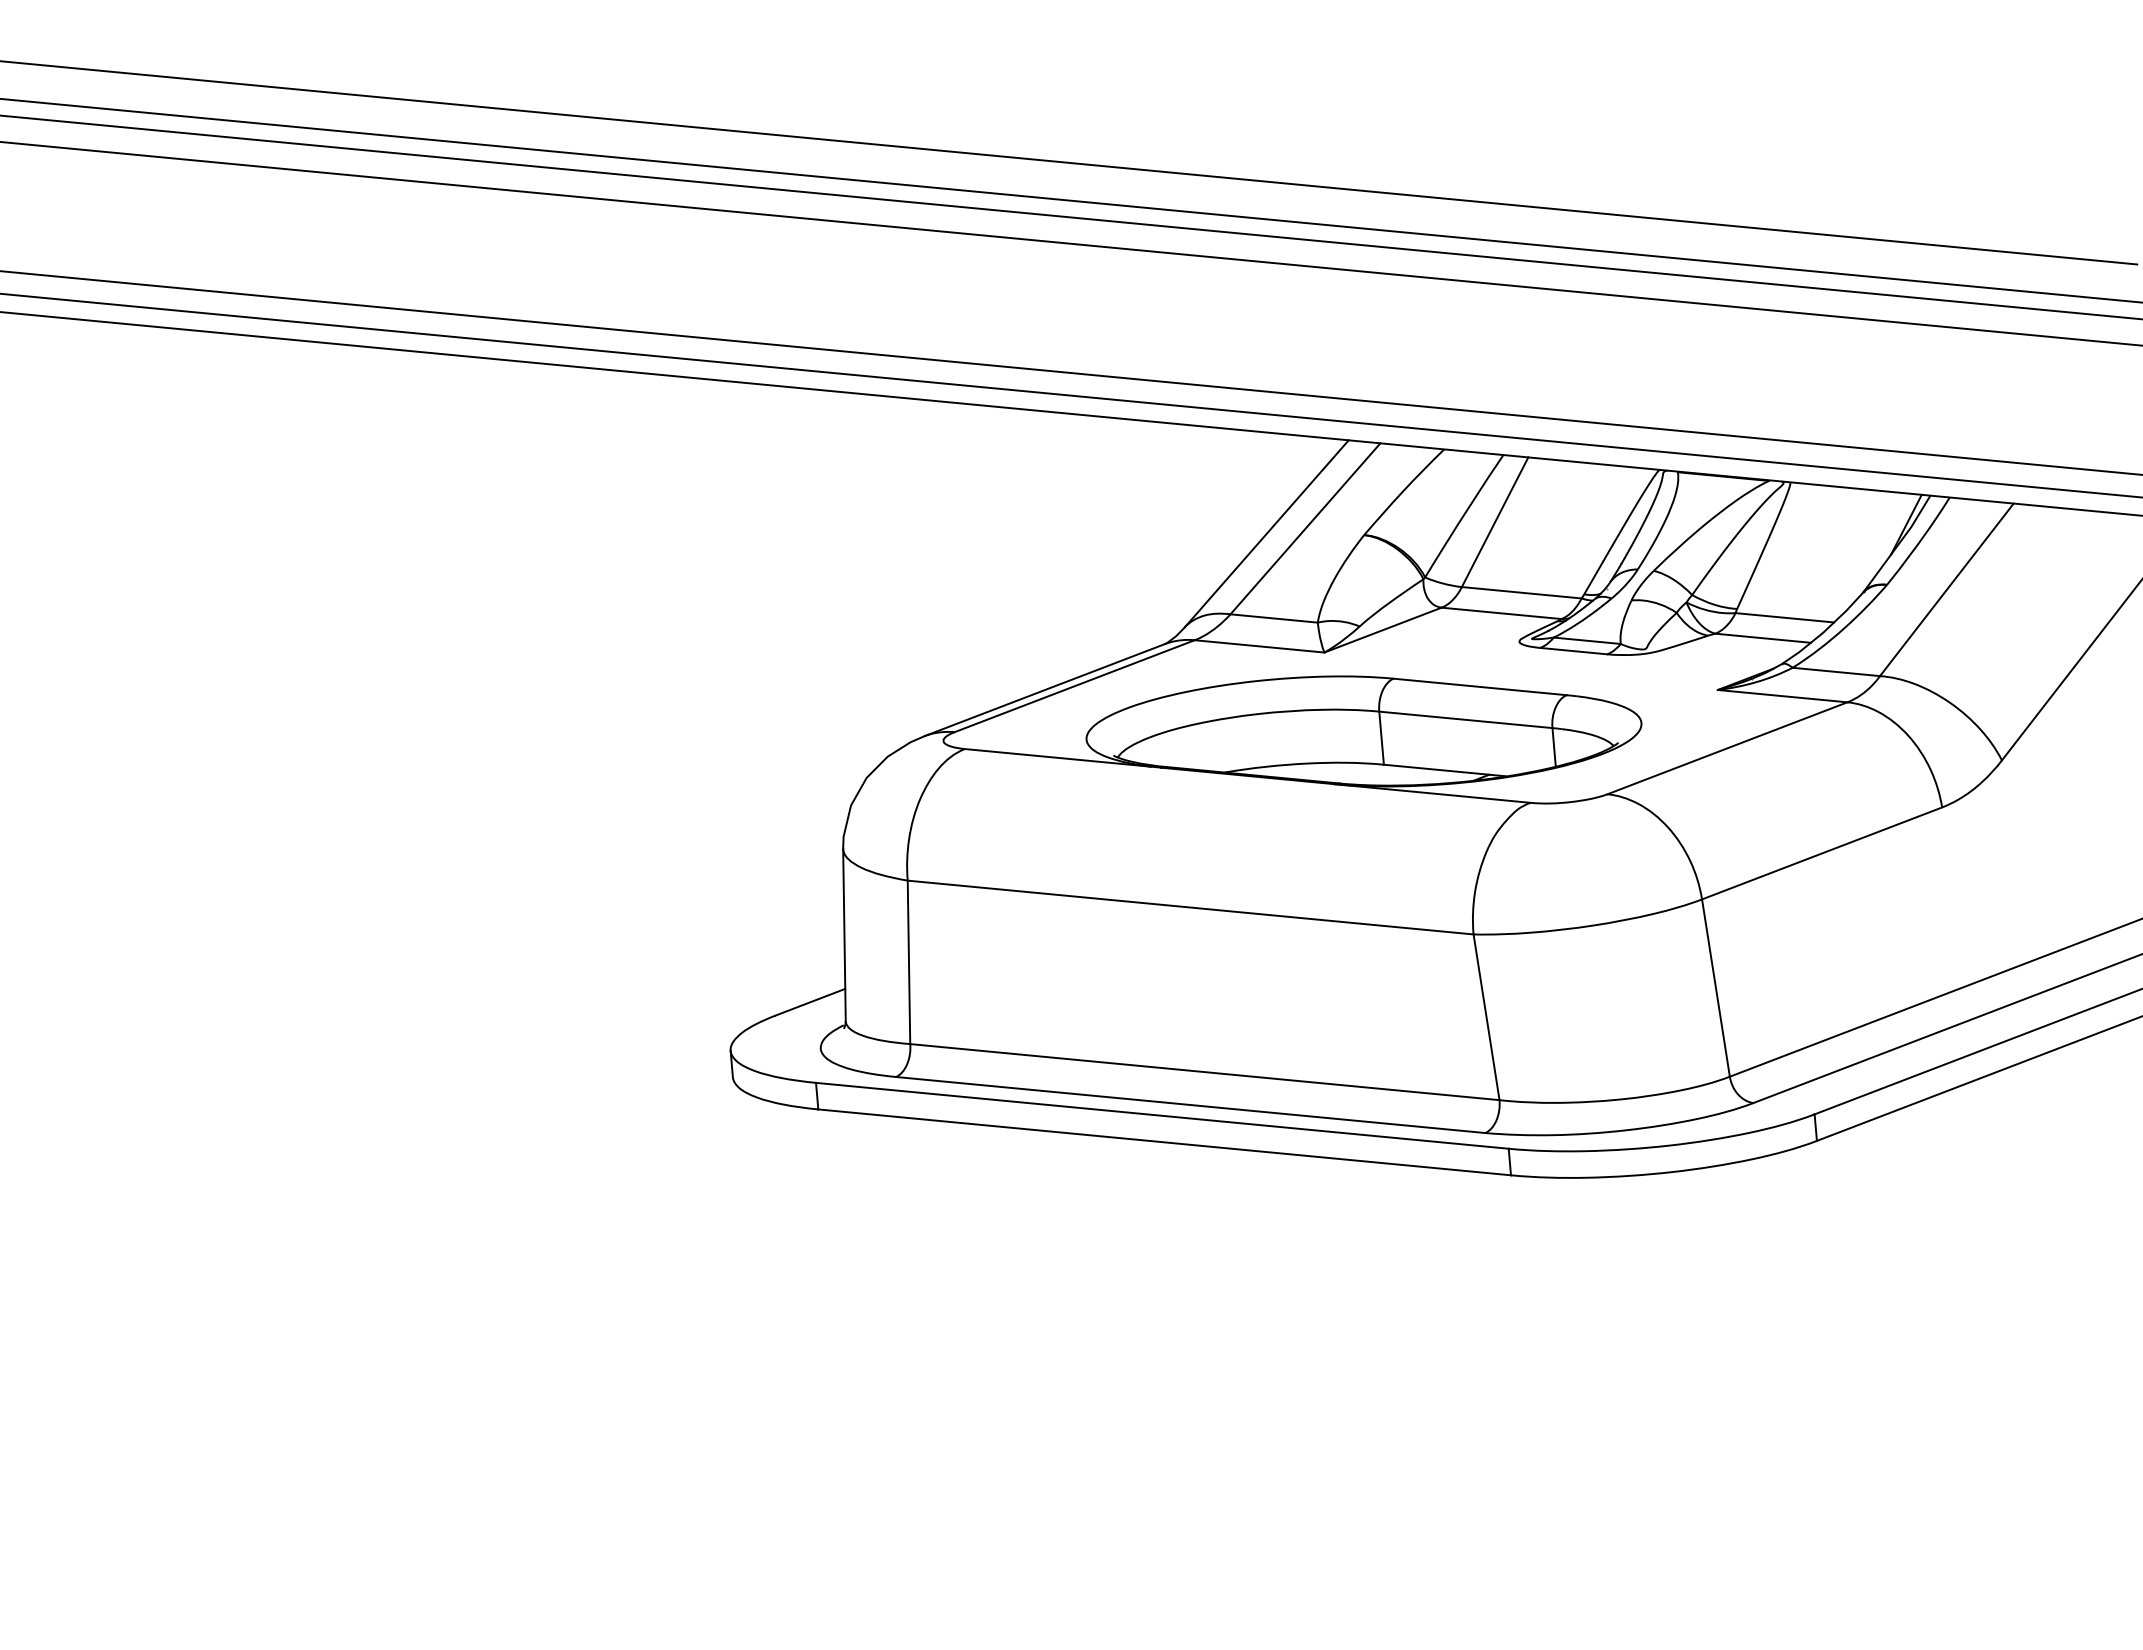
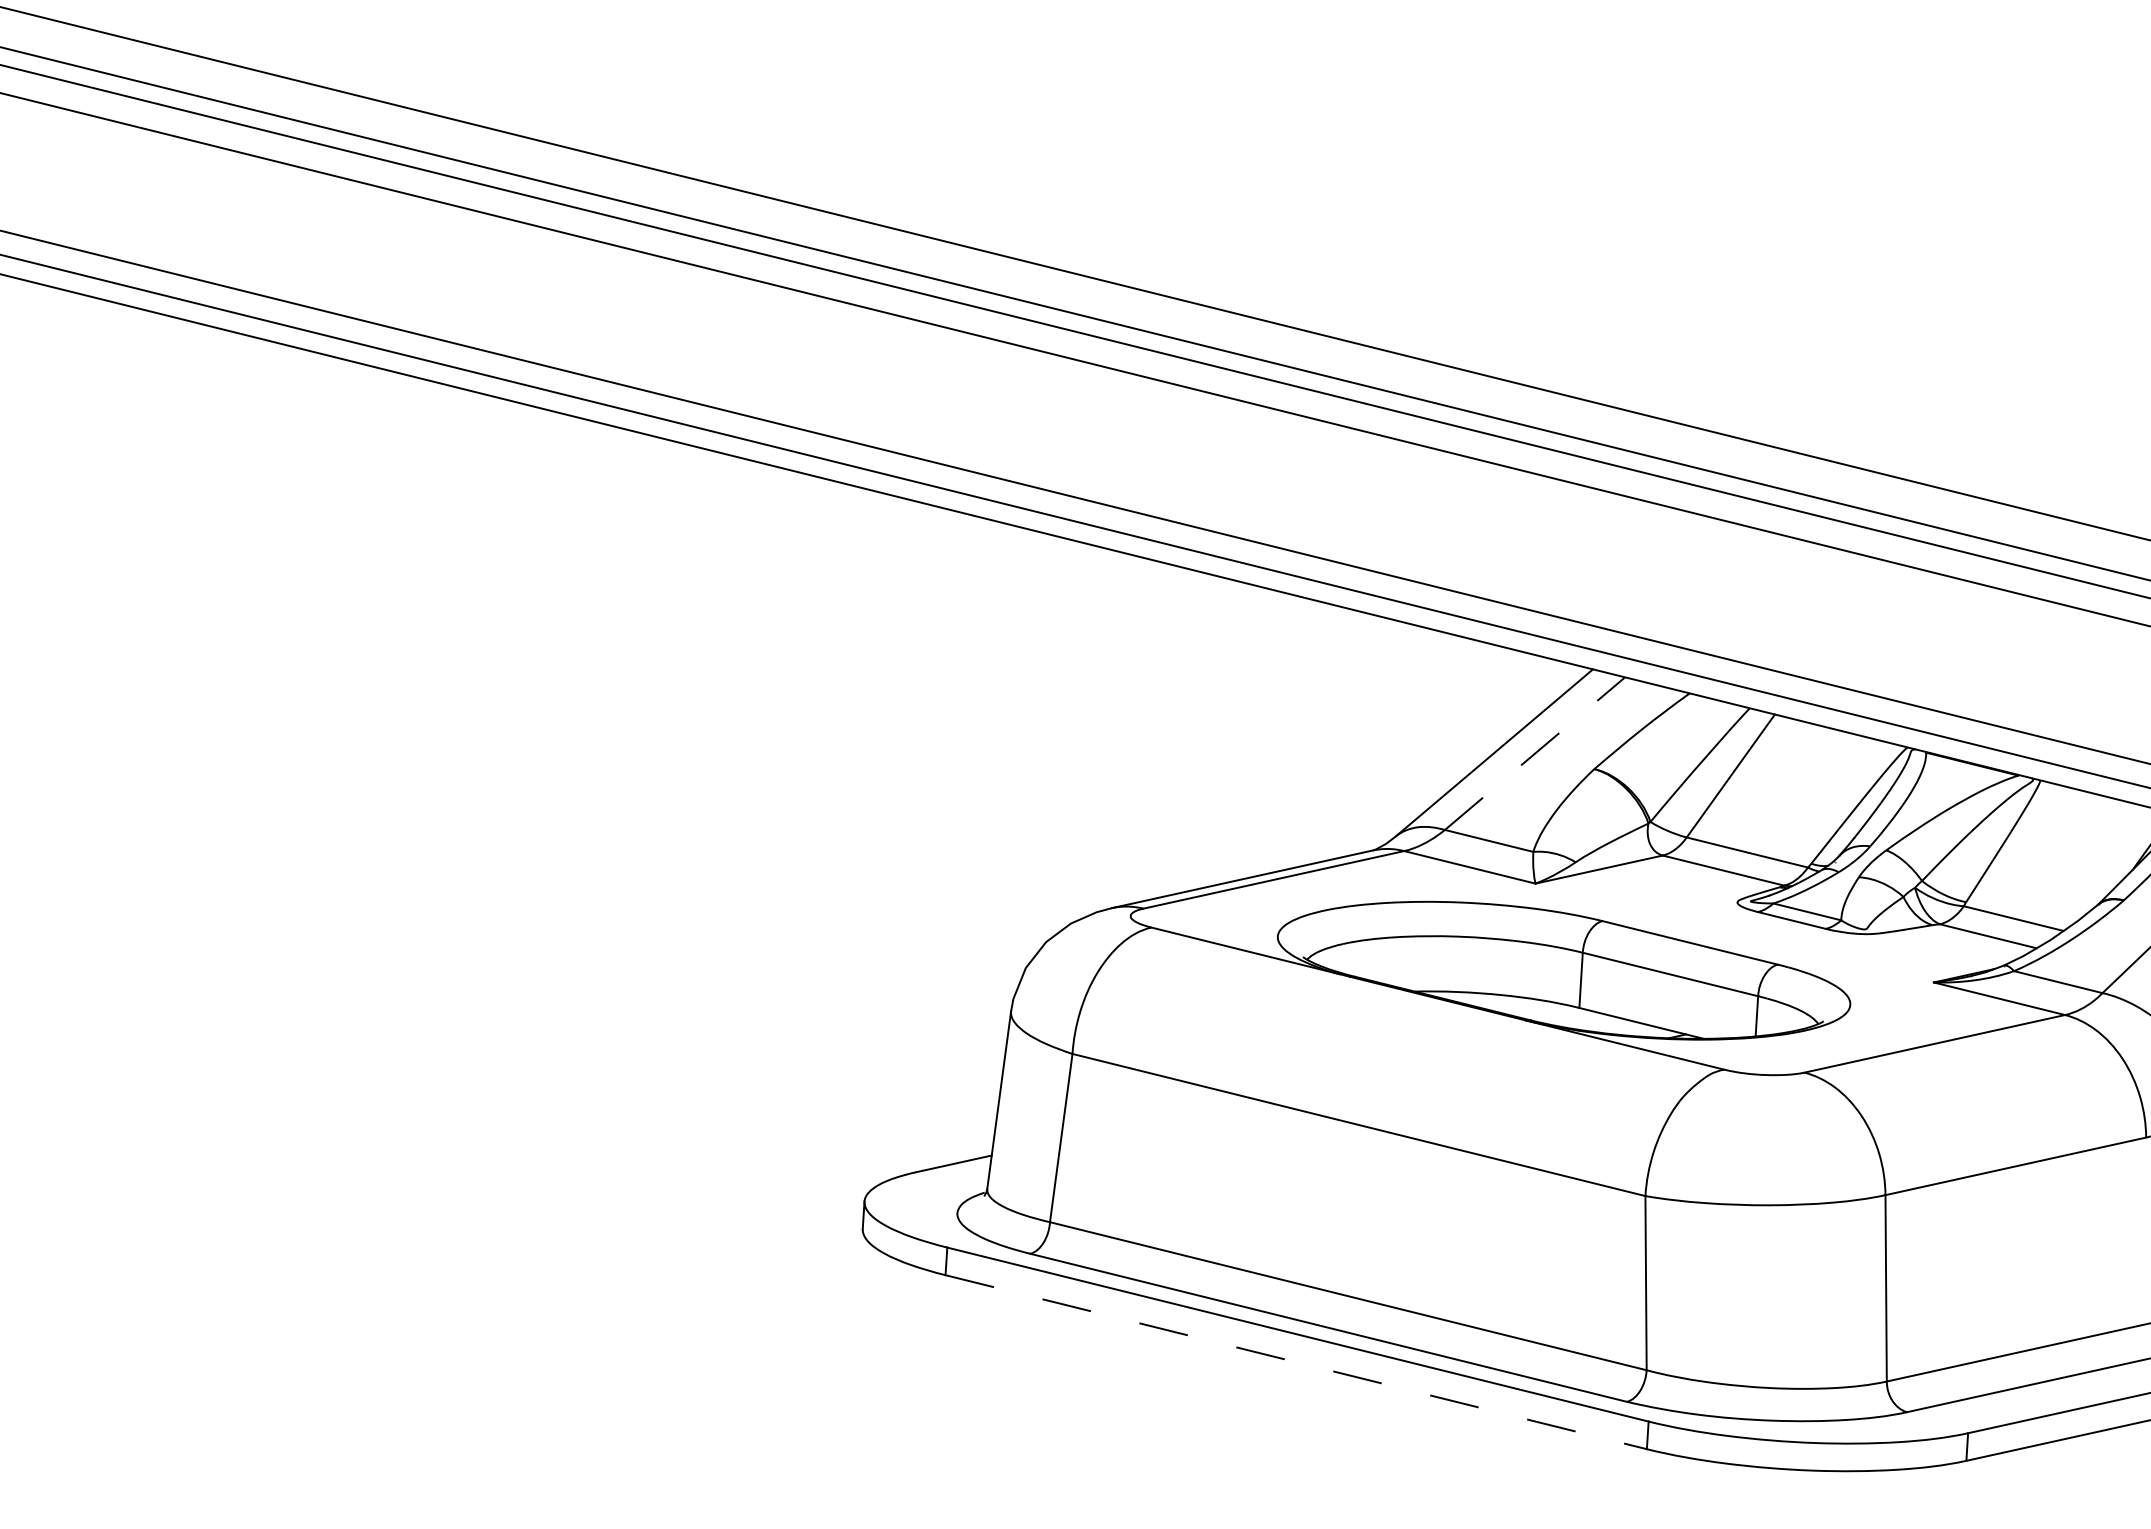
line: (1305, 528) -> (1535, 753), solid -> dashed
line: (1164, 1142) -> (1296, 1362), solid -> dashed

